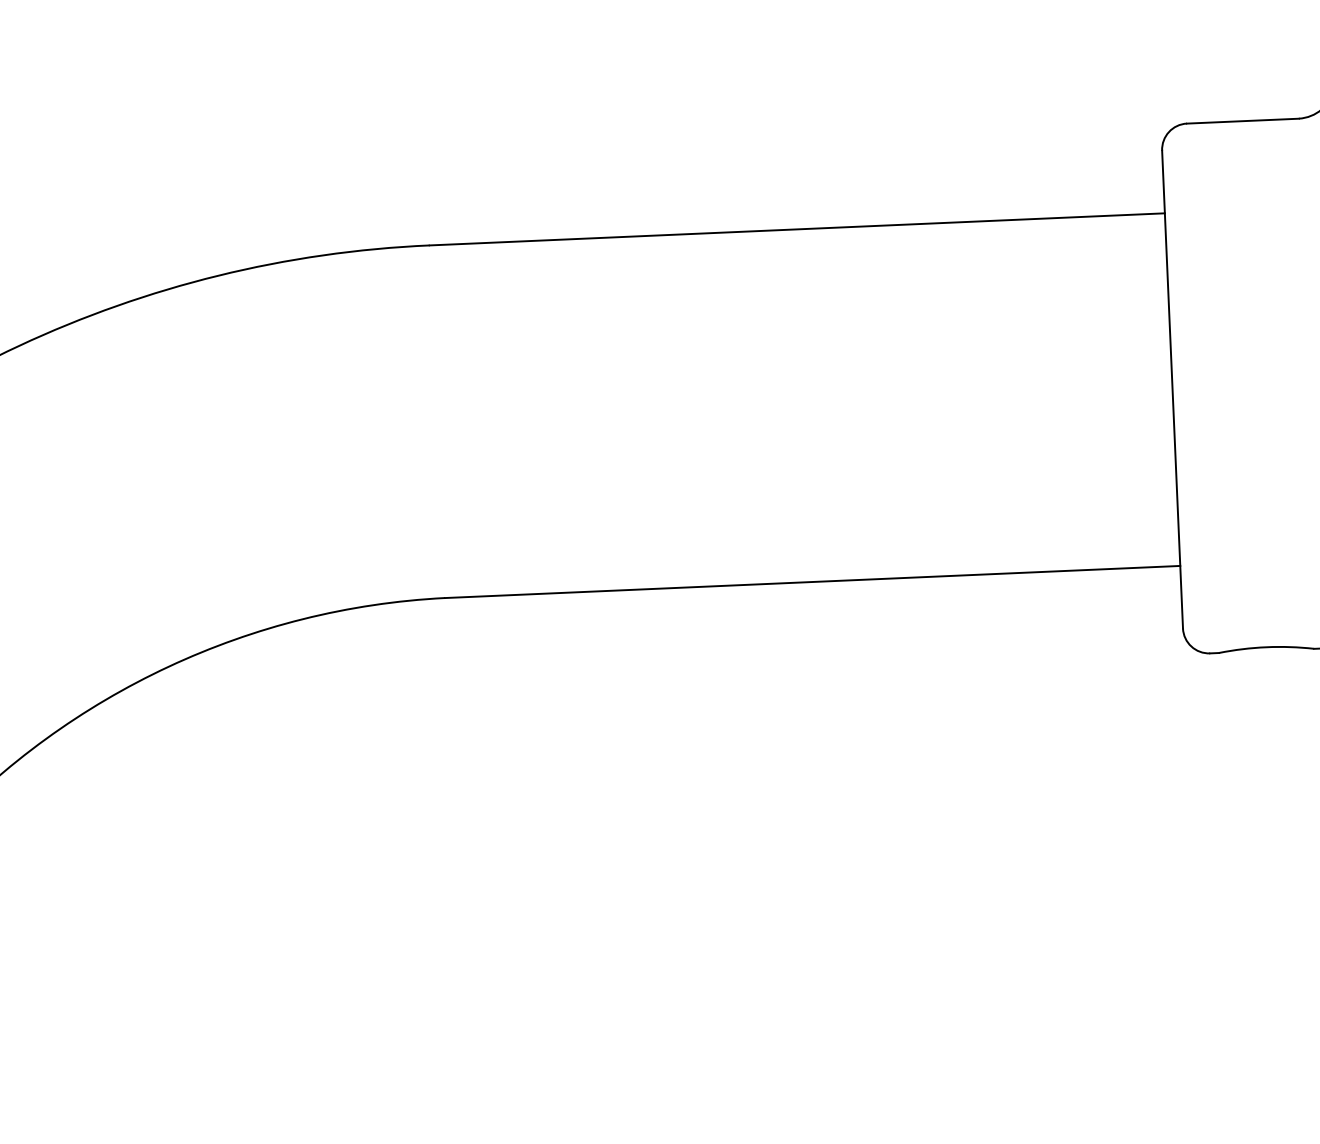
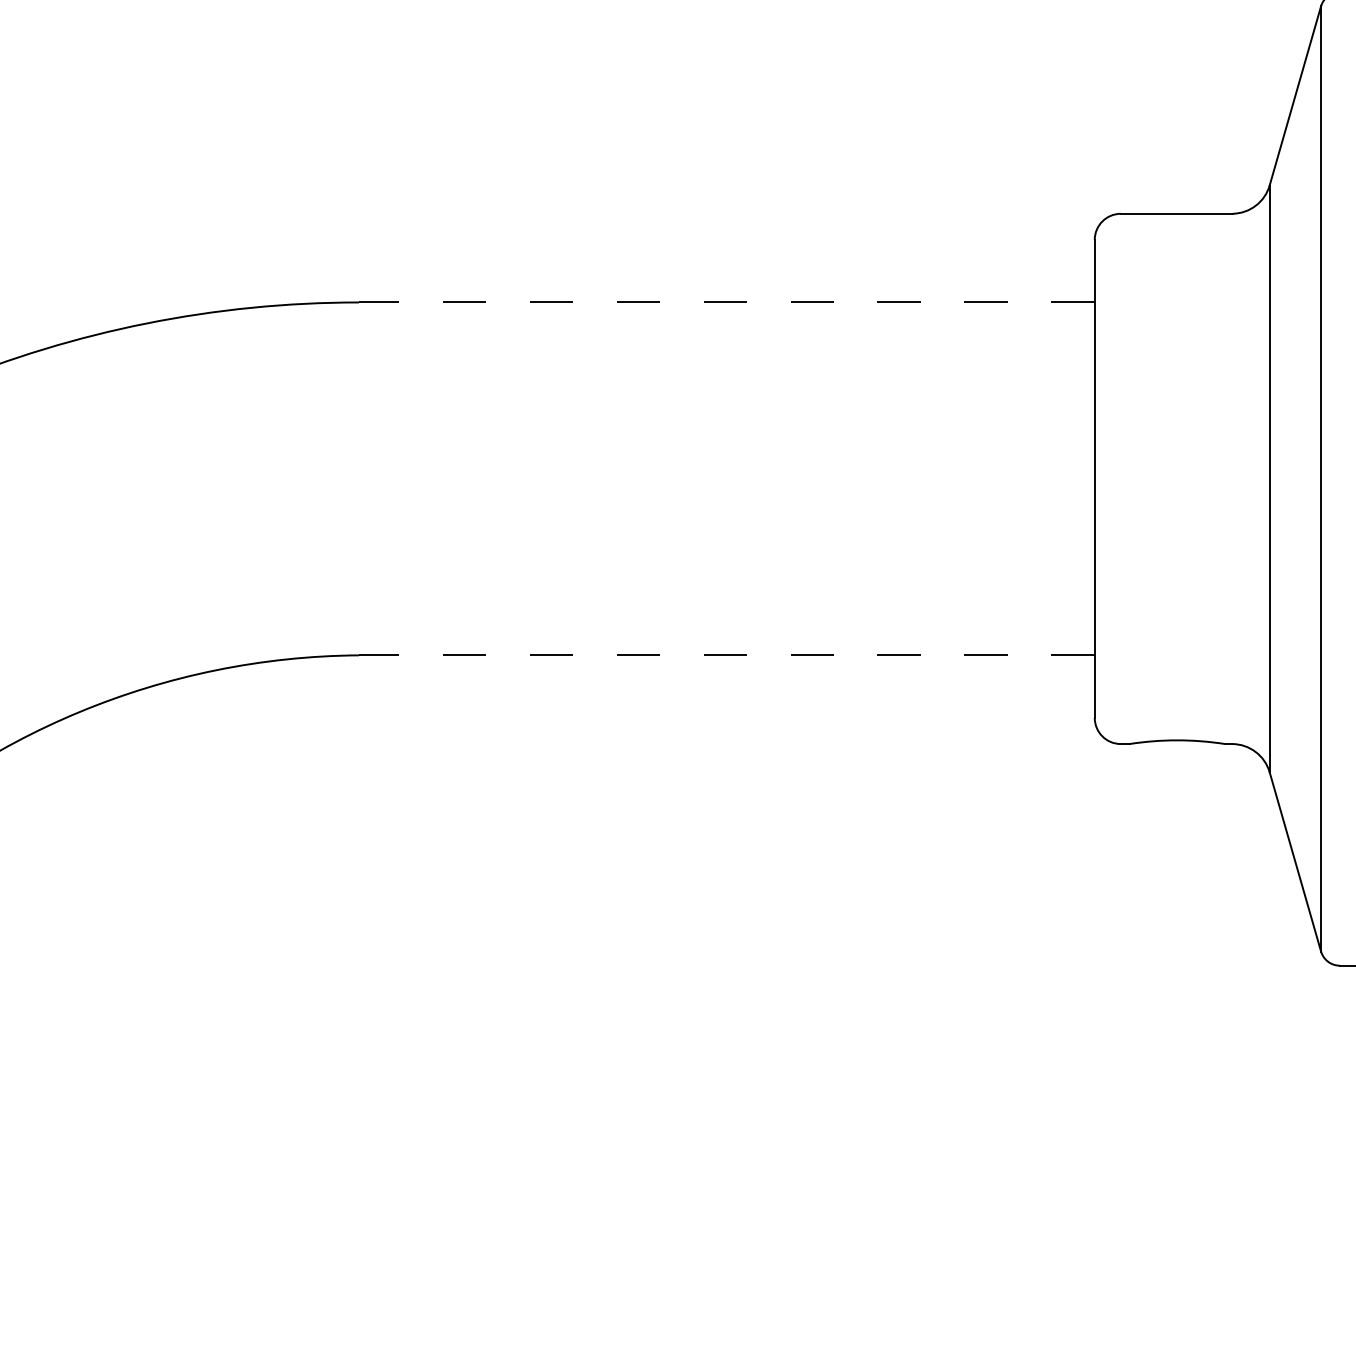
line: (796, 229) -> (726, 302), solid -> dashed
line: (812, 582) -> (726, 655), solid -> dashed

